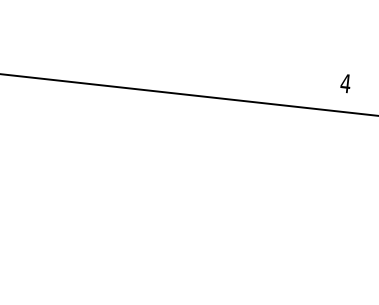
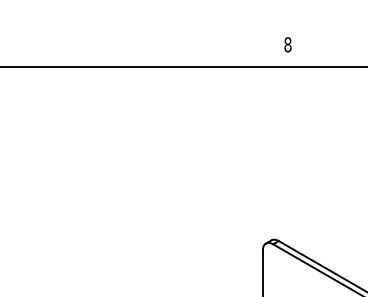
text: (345, 83) -> (287, 44), 4 -> 8

